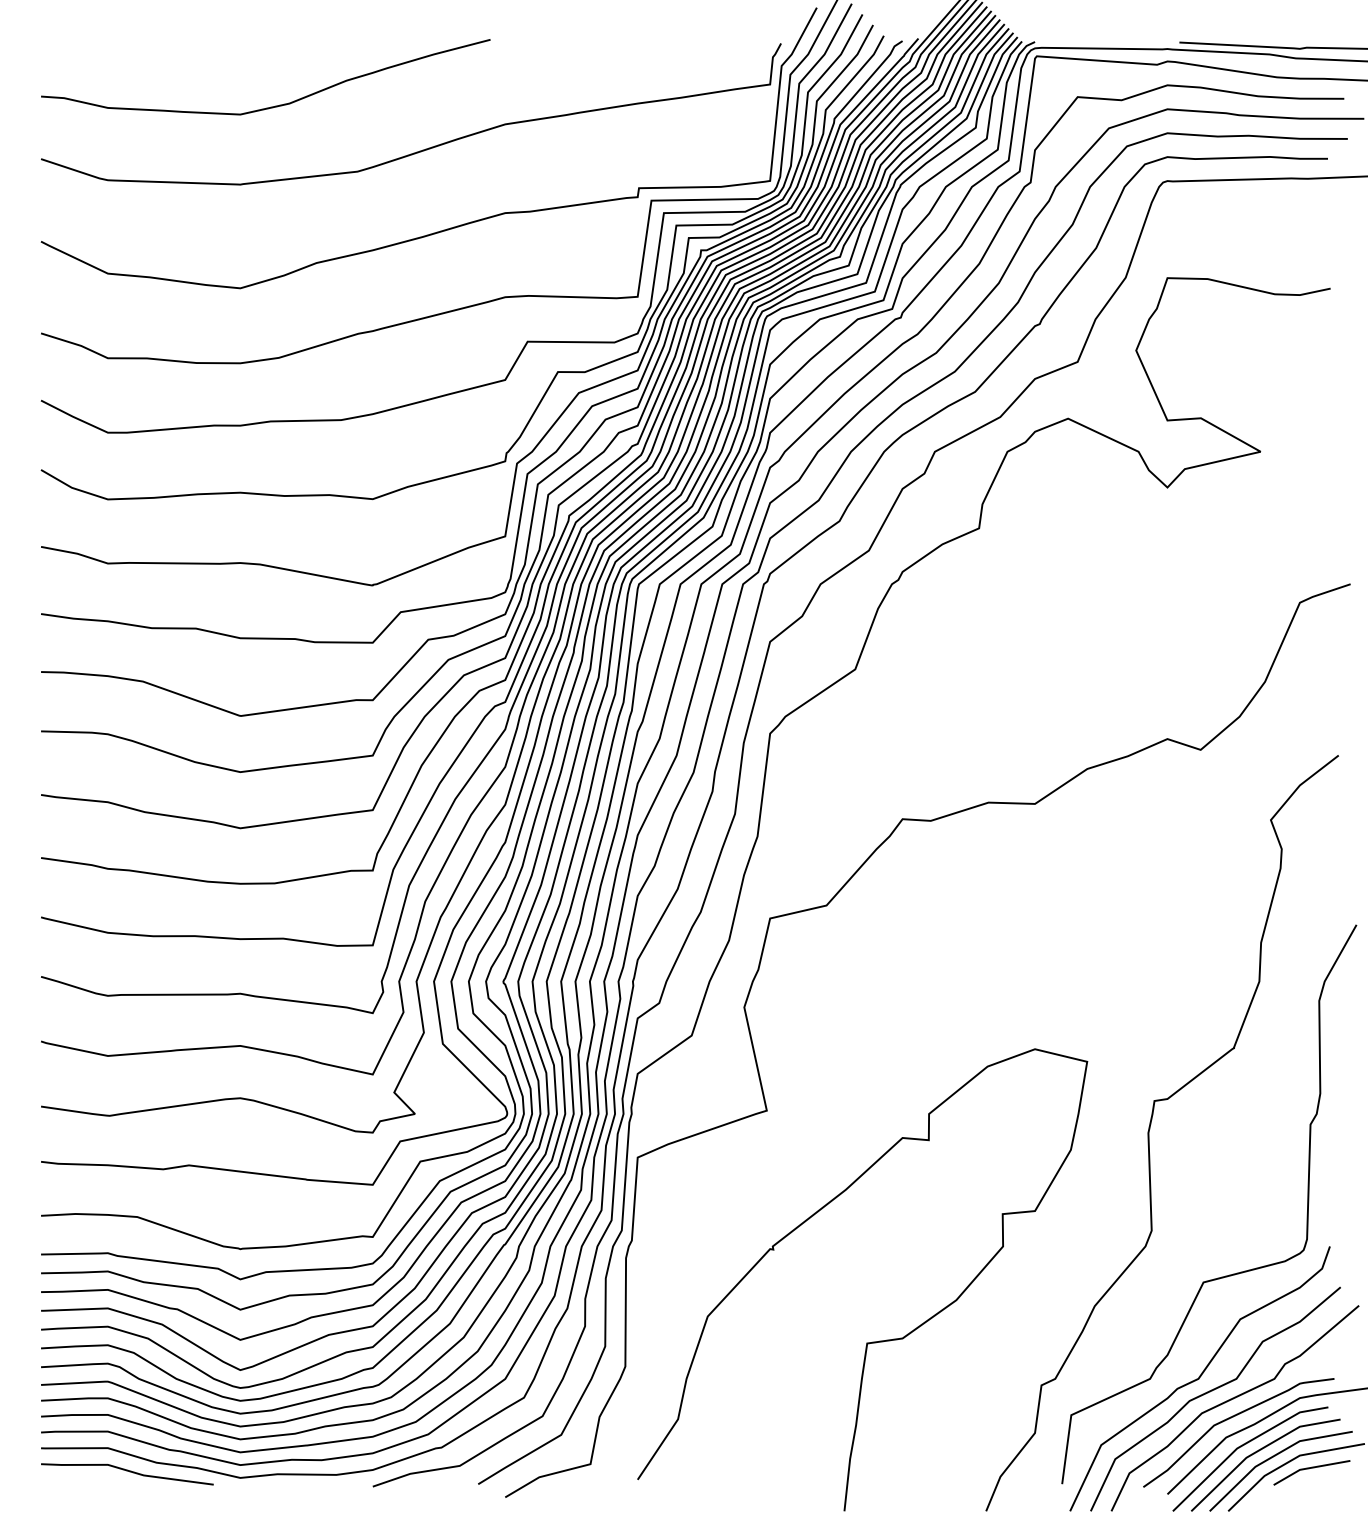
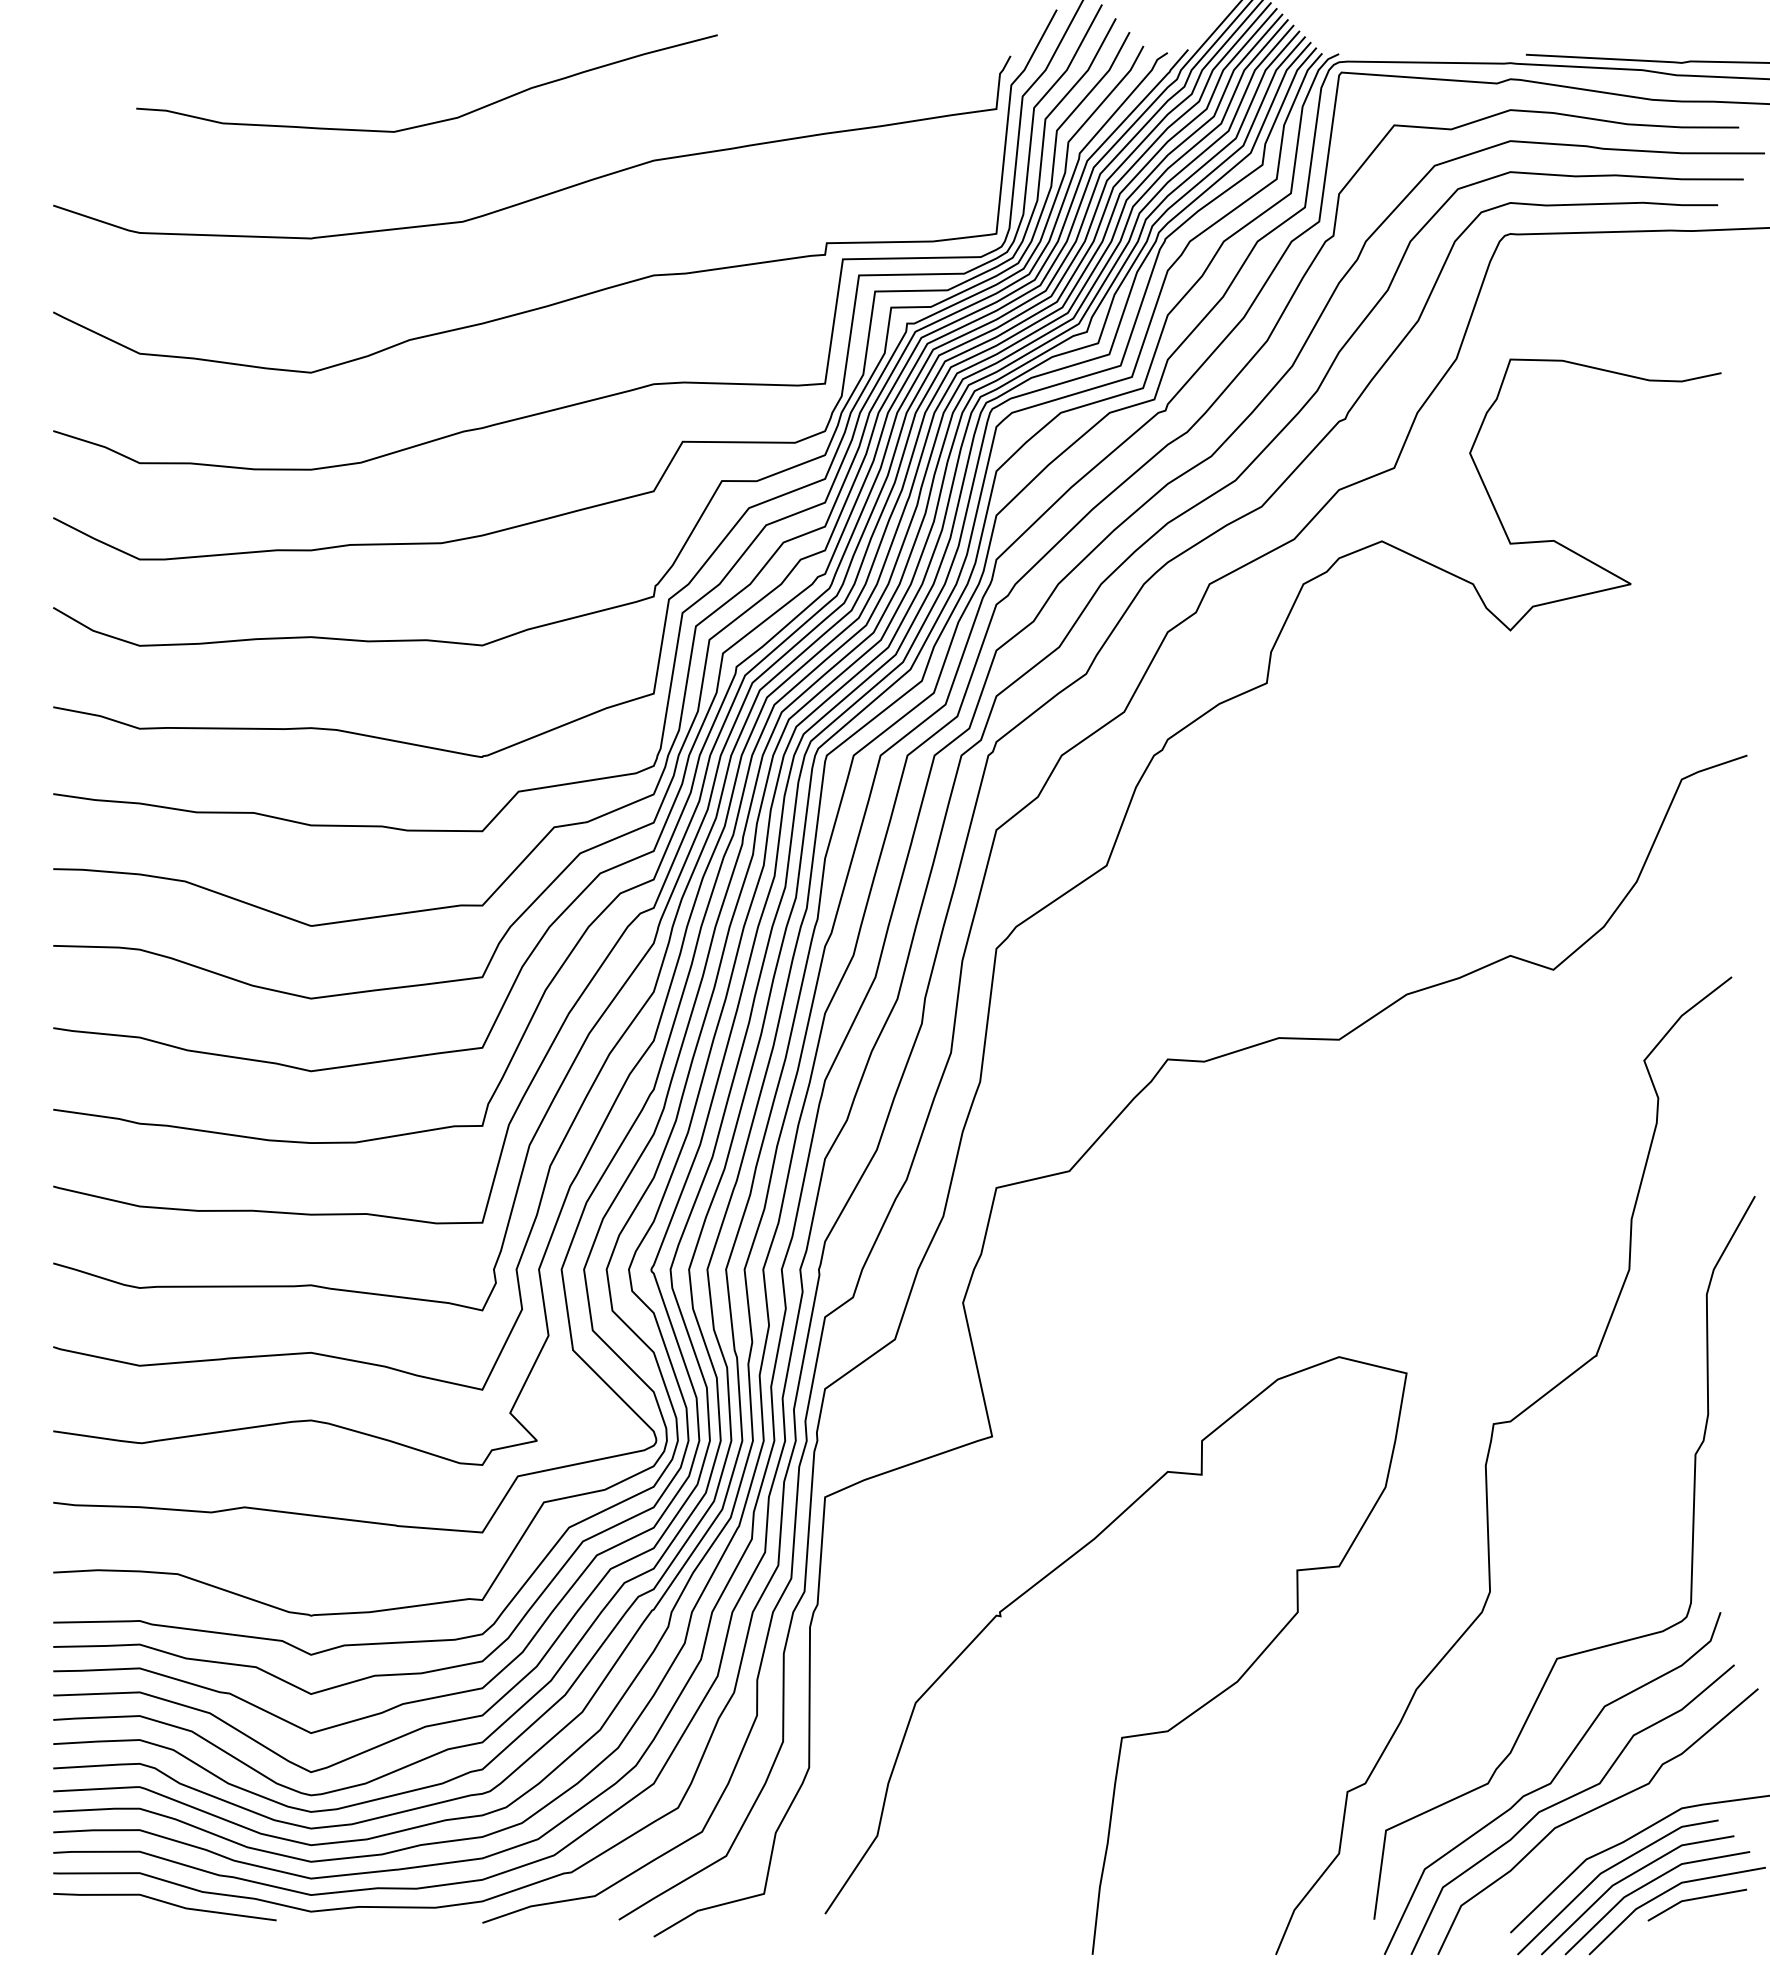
curve: (272, 106) -> (435, 121), moved
curve: (1231, 1418) -> (1593, 1834), removed

